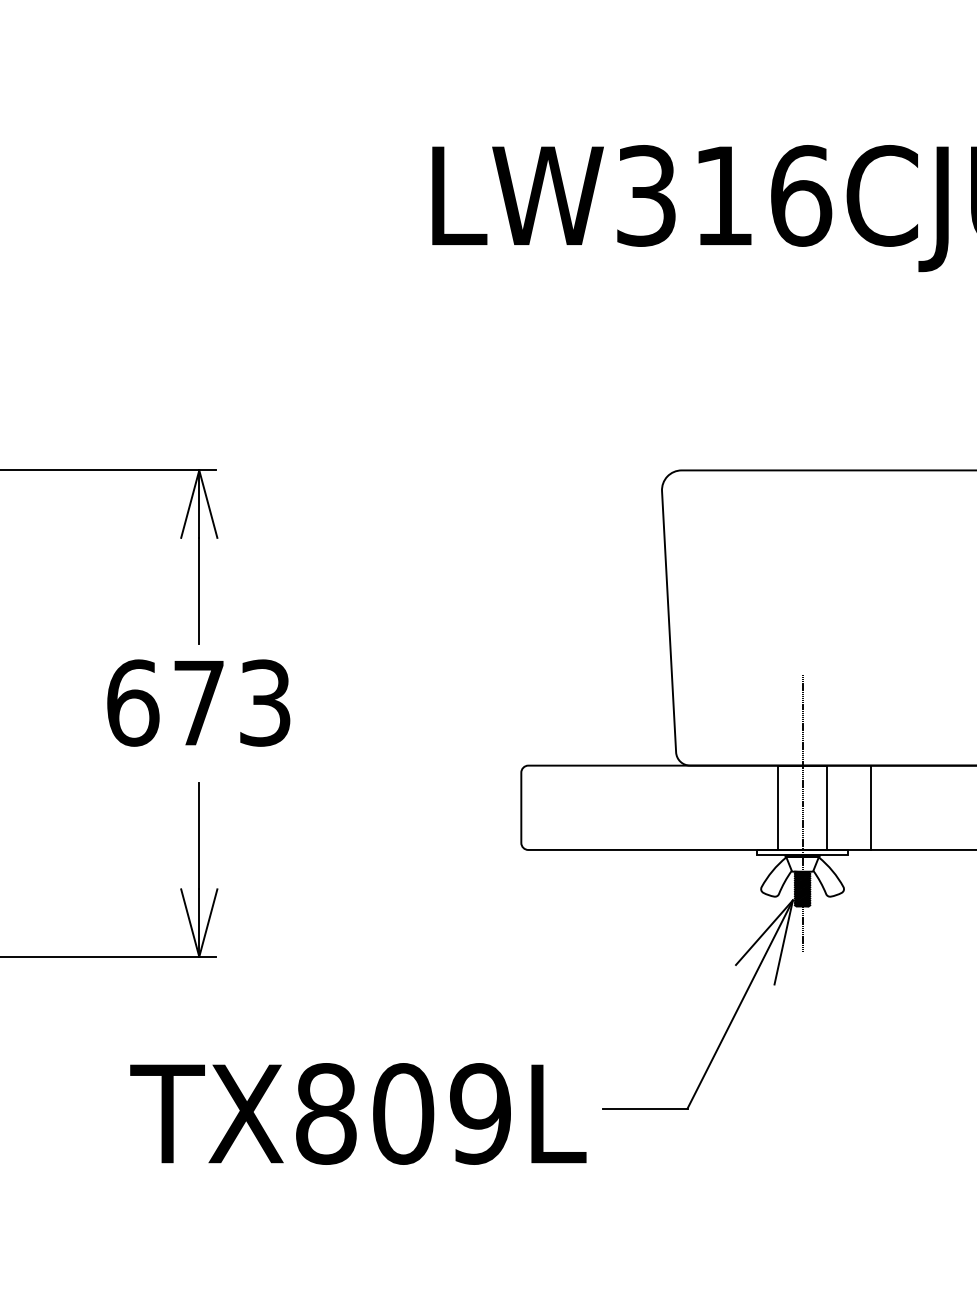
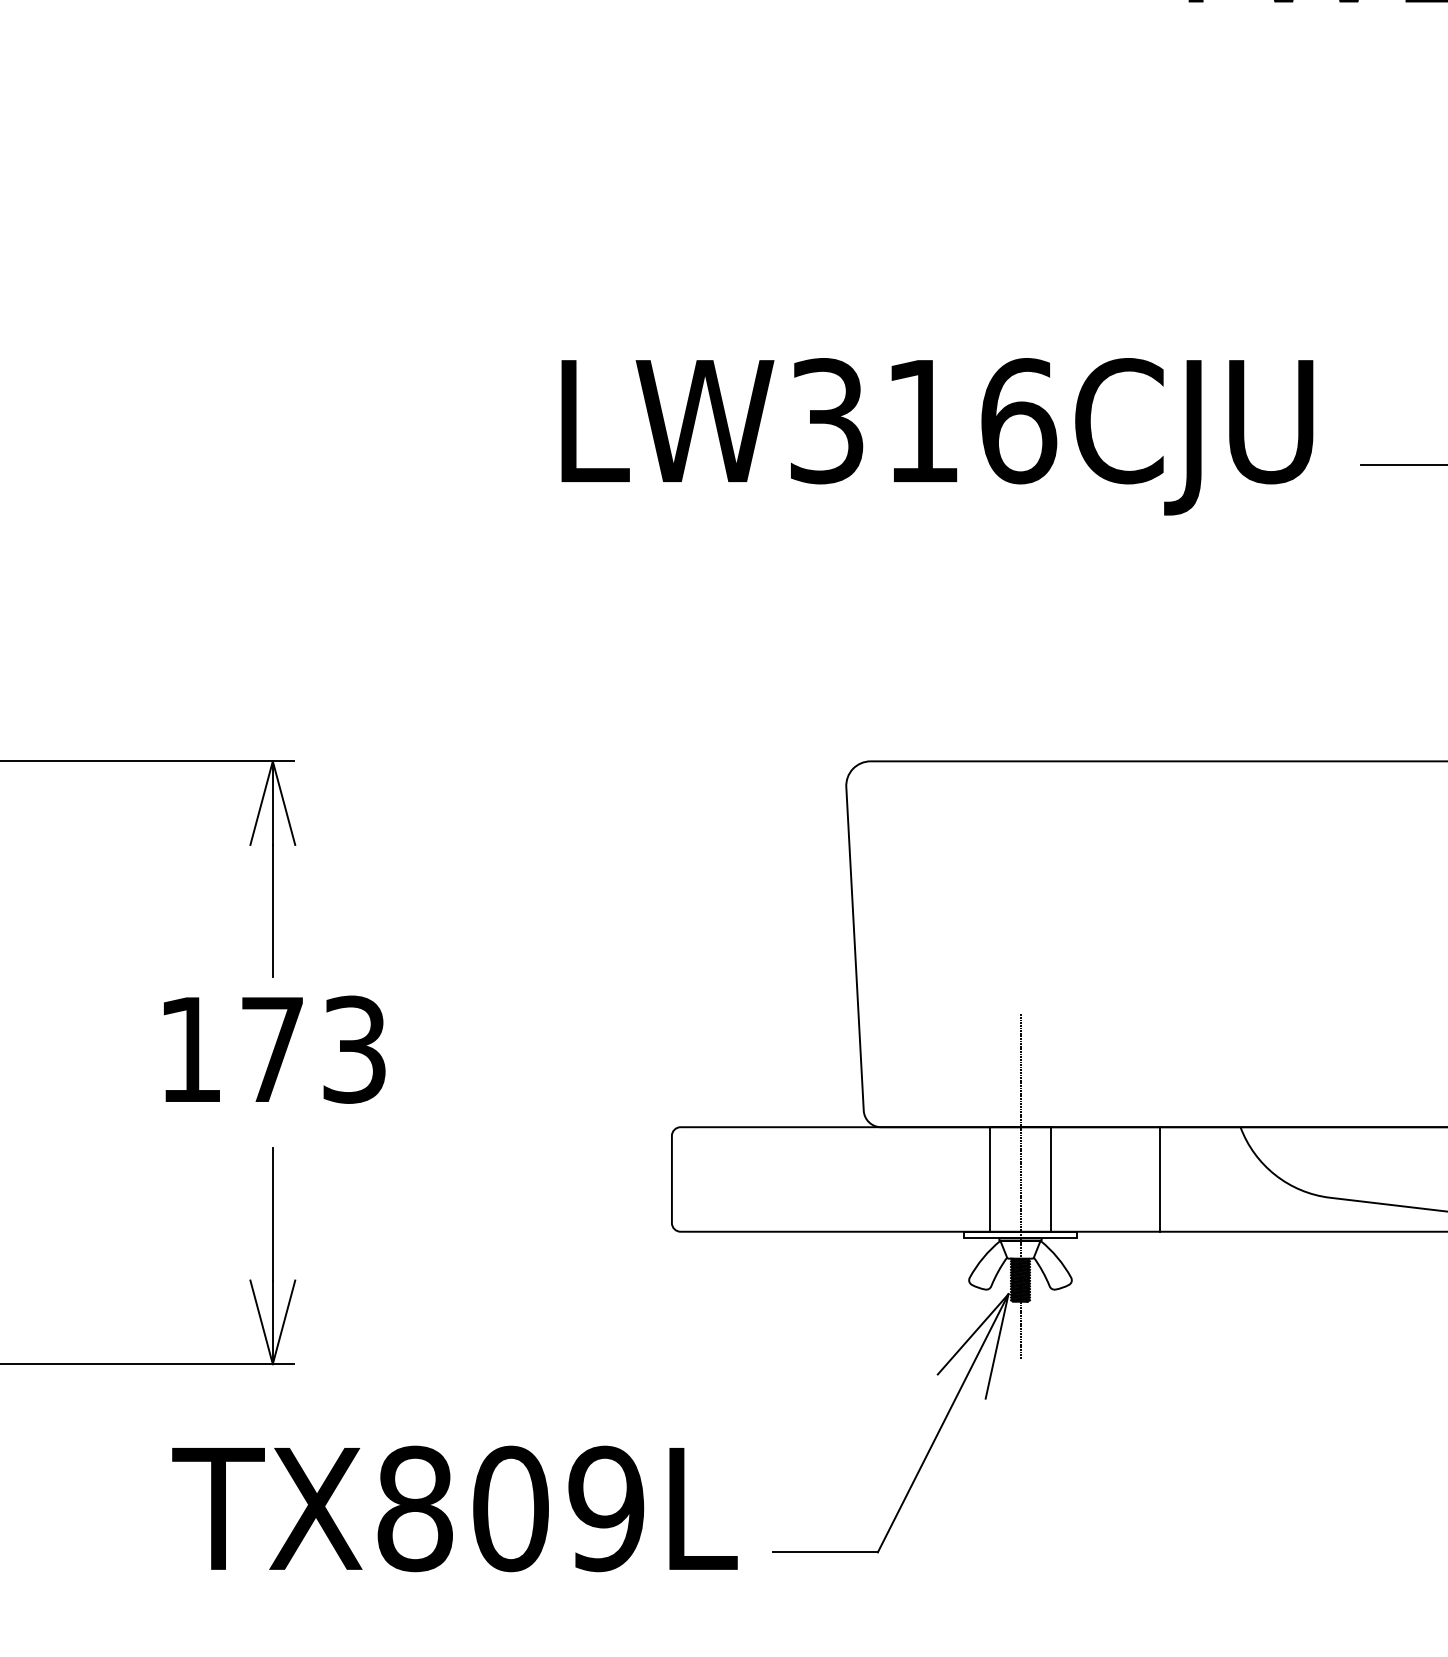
text: (132, 702) -> (190, 1049), 673 -> 173
line: (870, 807) -> (1159, 1179), moved
text: (357, 1113) -> (454, 1508), moved

